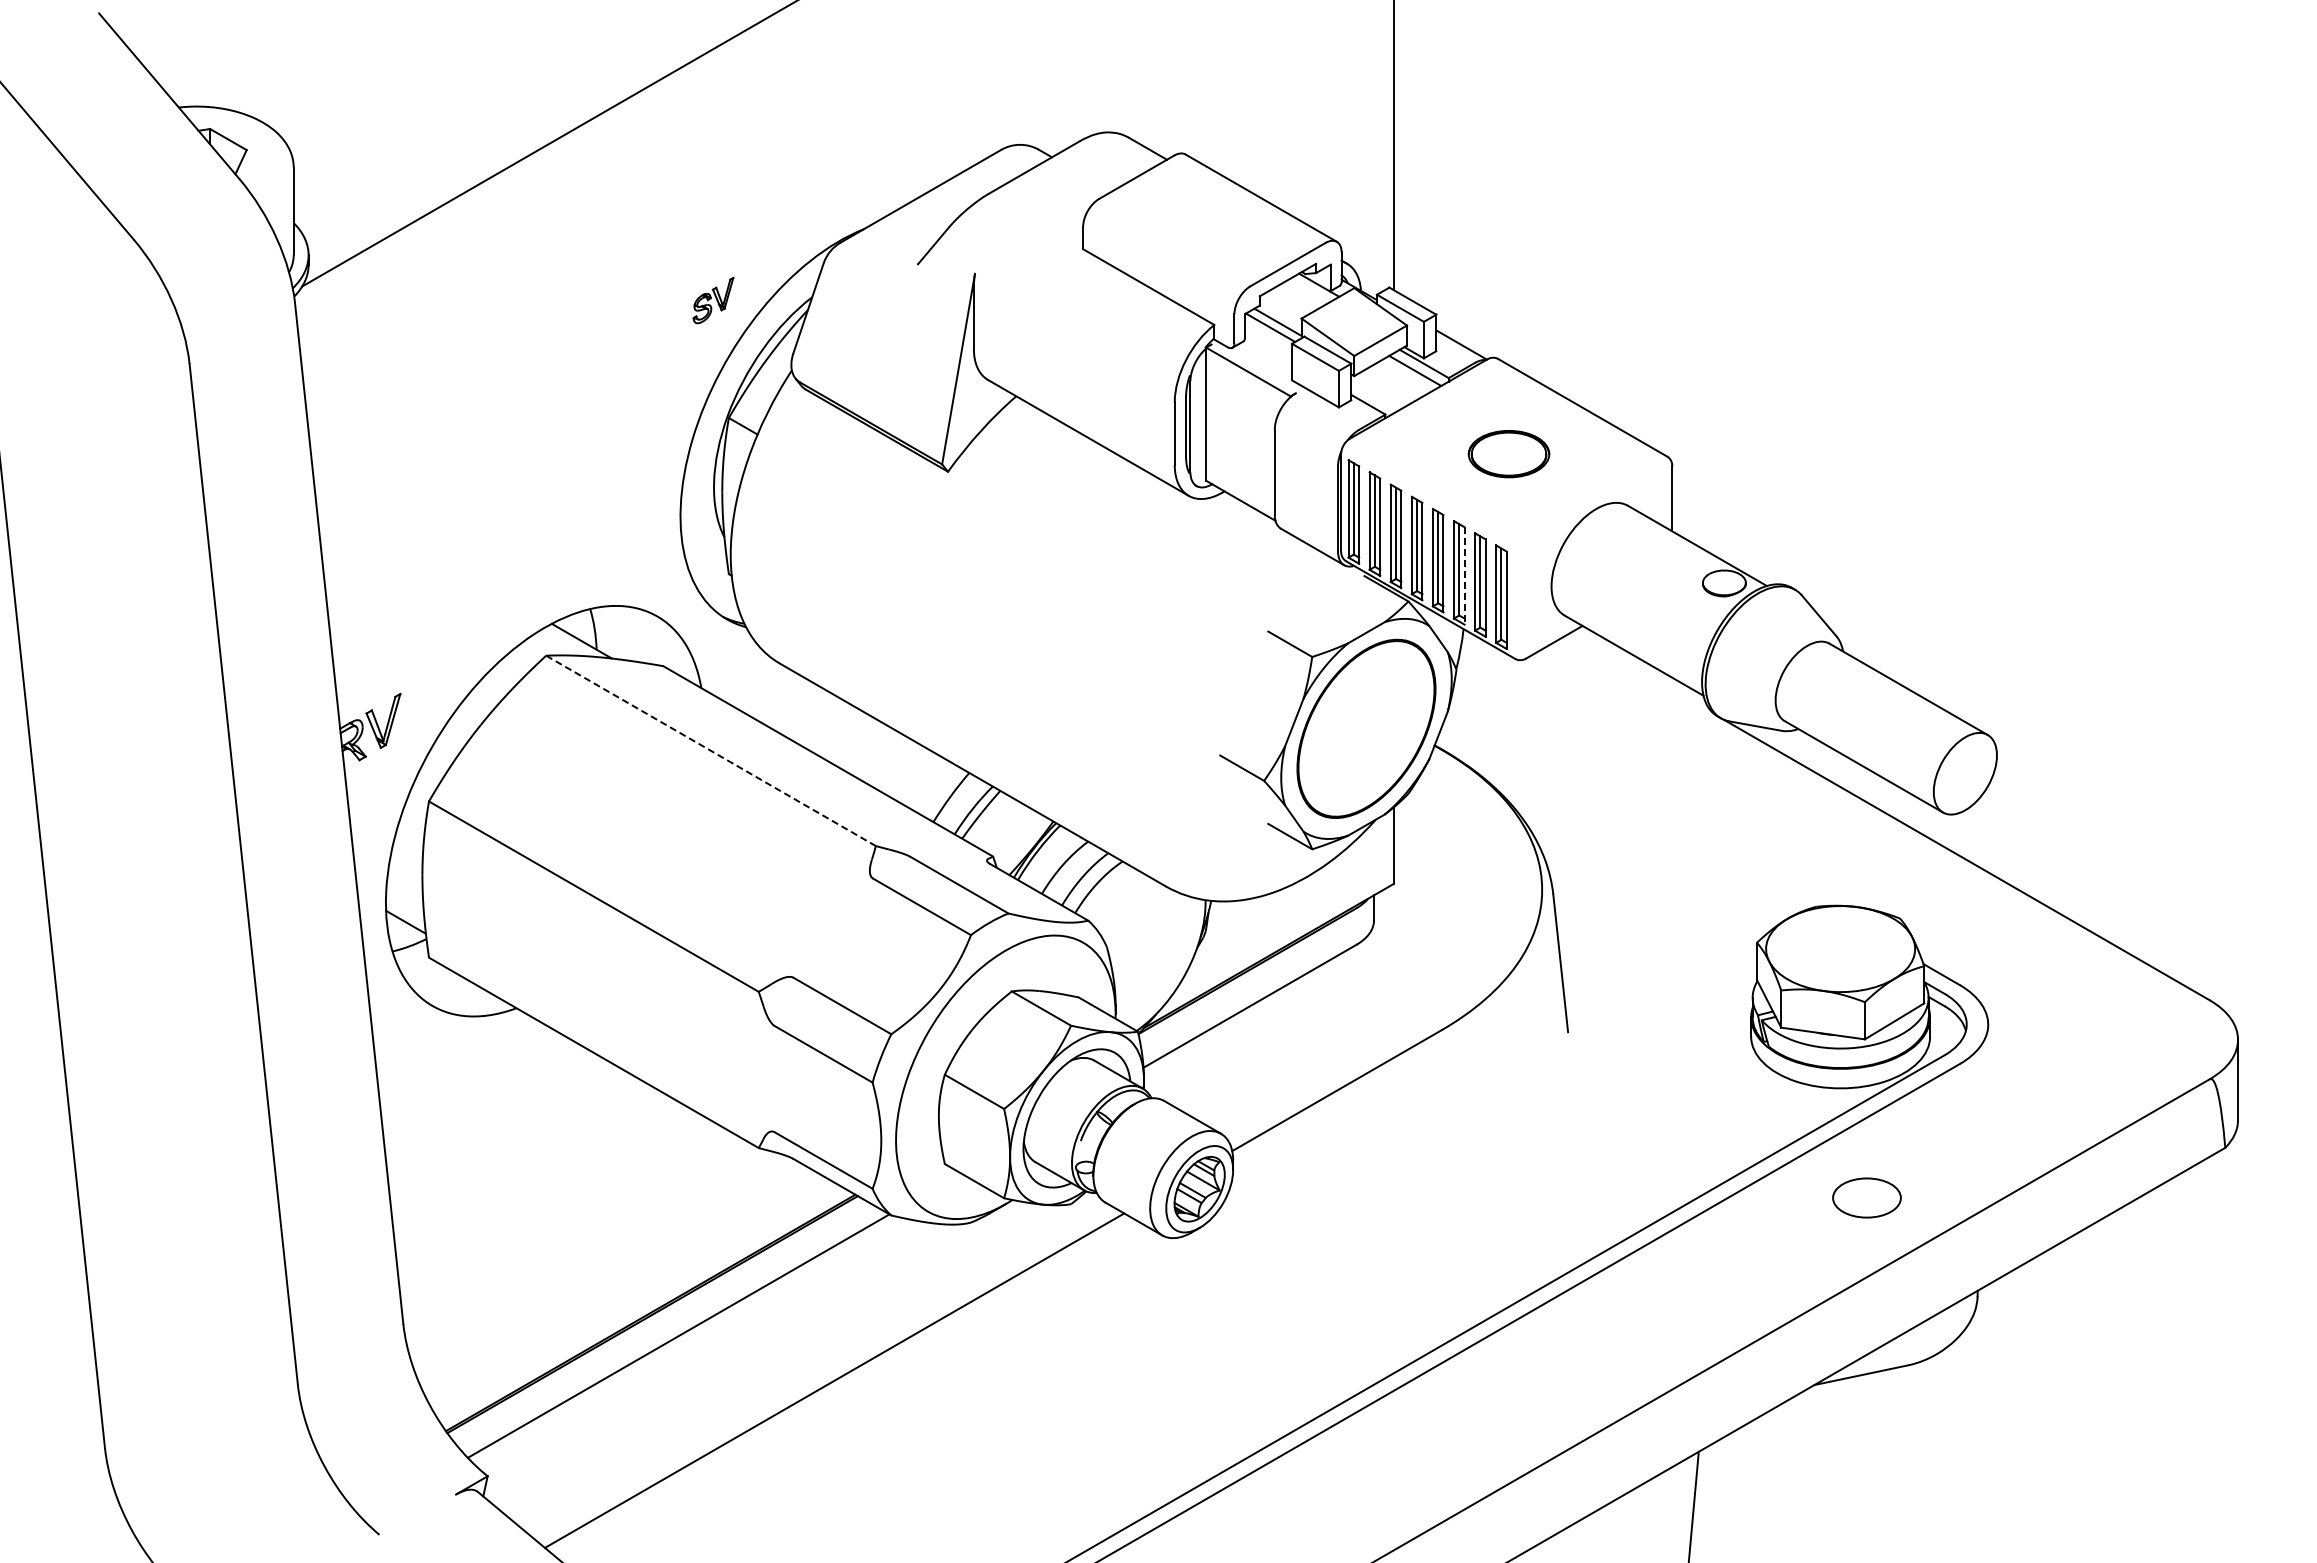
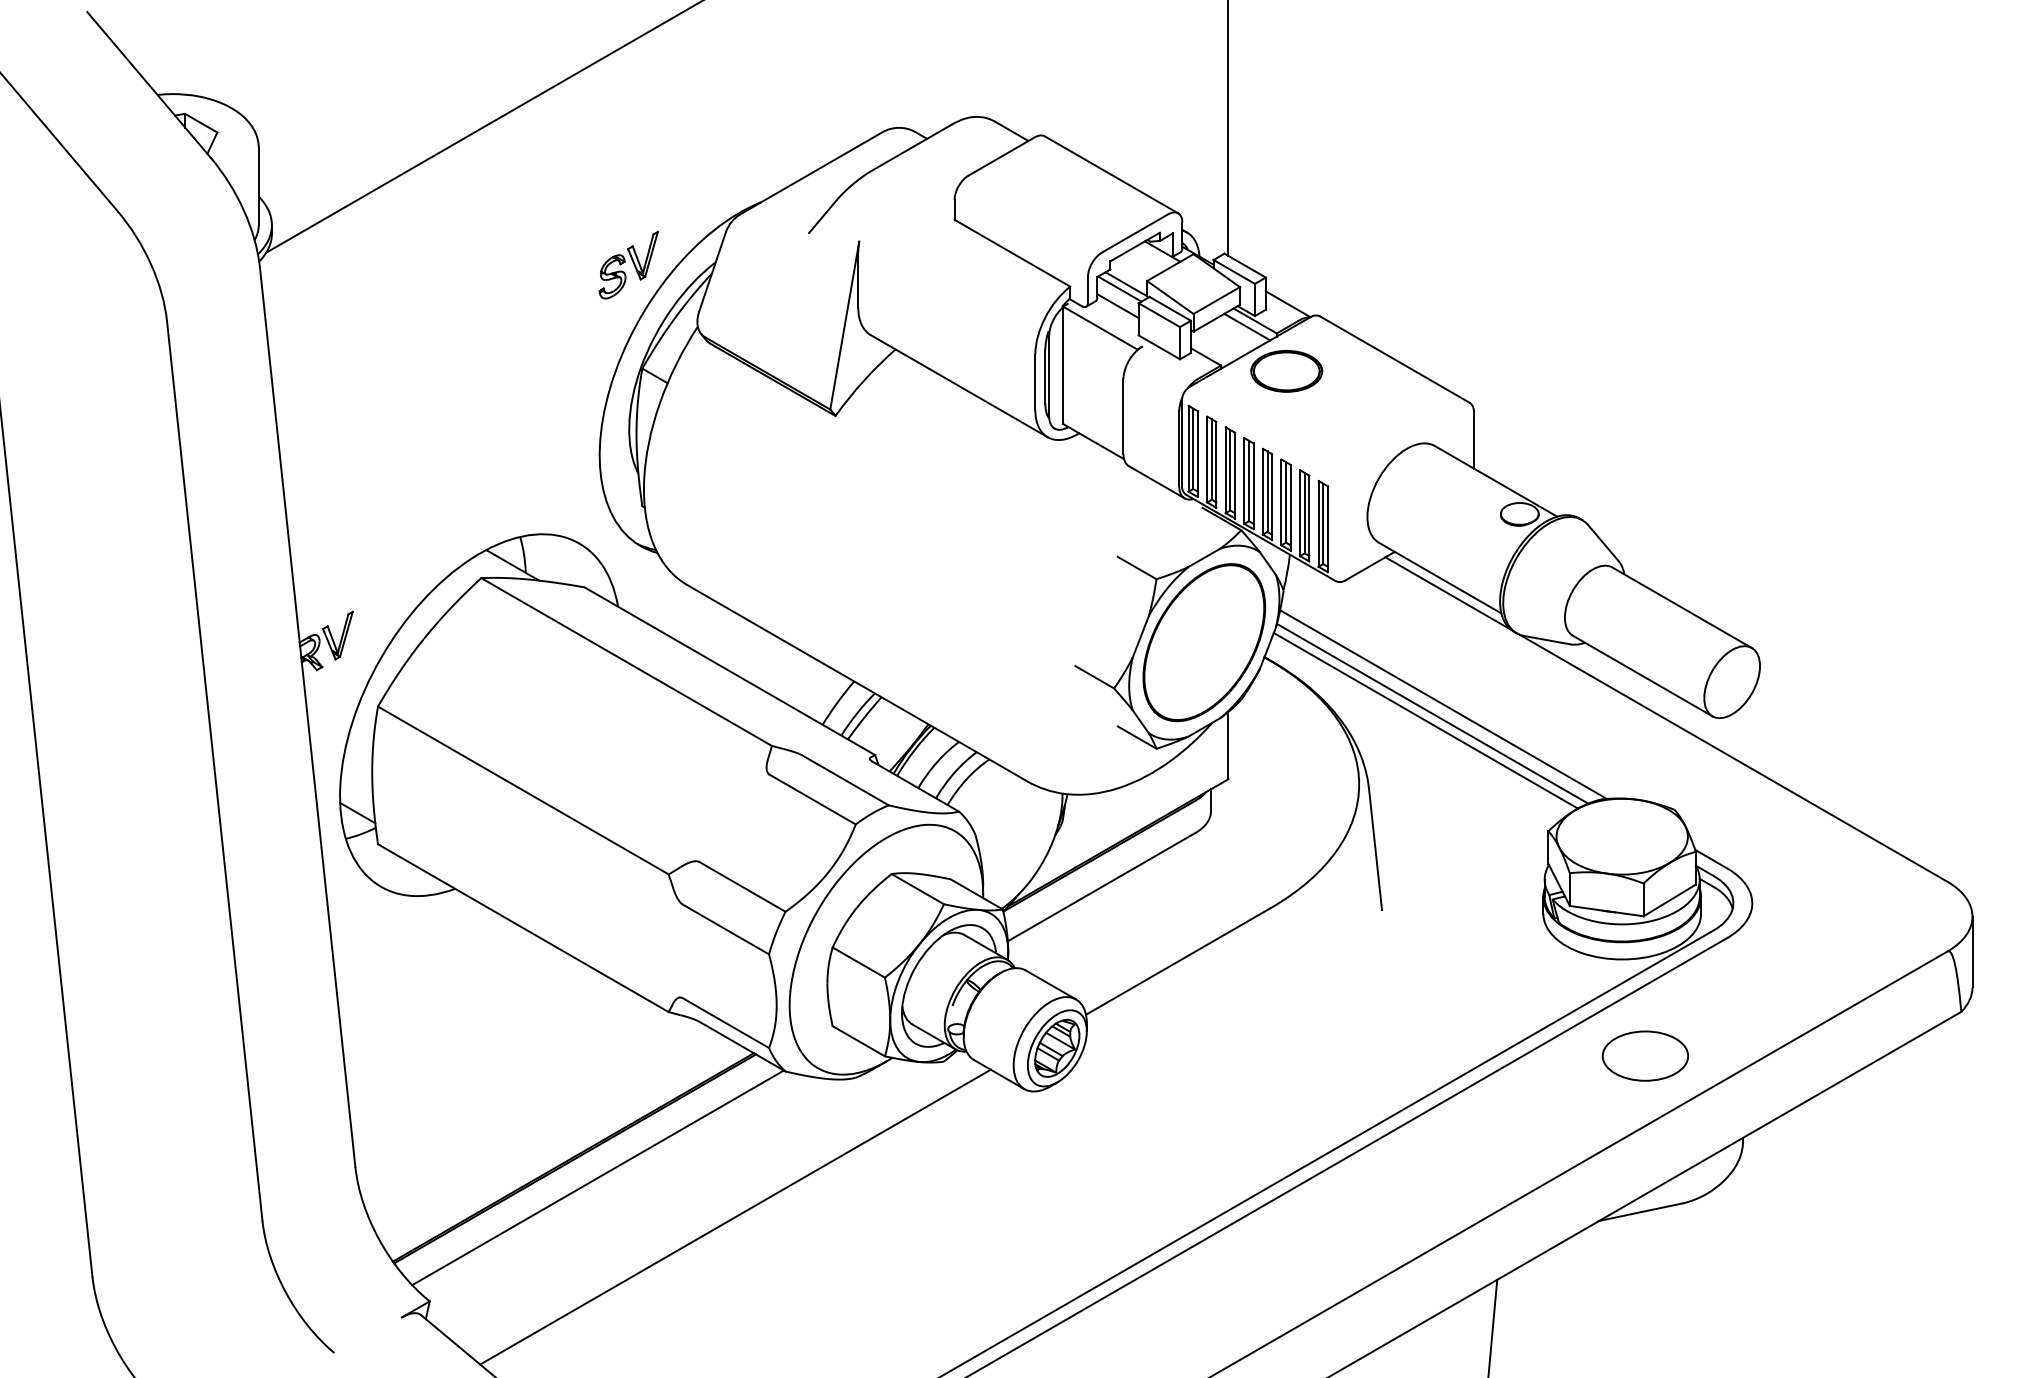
part: (713, 300) -> (628, 265), size x1.67
line: (1268, 346) -> (1117, 305), added
part: (1508, 454) -> (1286, 371), moved
line: (1464, 575) -> (1290, 507), dashed -> solid
line: (1643, 673) -> (1448, 593), added
line: (711, 751) -> (627, 662), dashed -> solid
line: (1637, 799) -> (1443, 704), added
line: (1625, 809) -> (1432, 713), added
line: (1617, 817) -> (1425, 720), added
part: (1866, 1197) -> (1645, 1055), size x1.43

